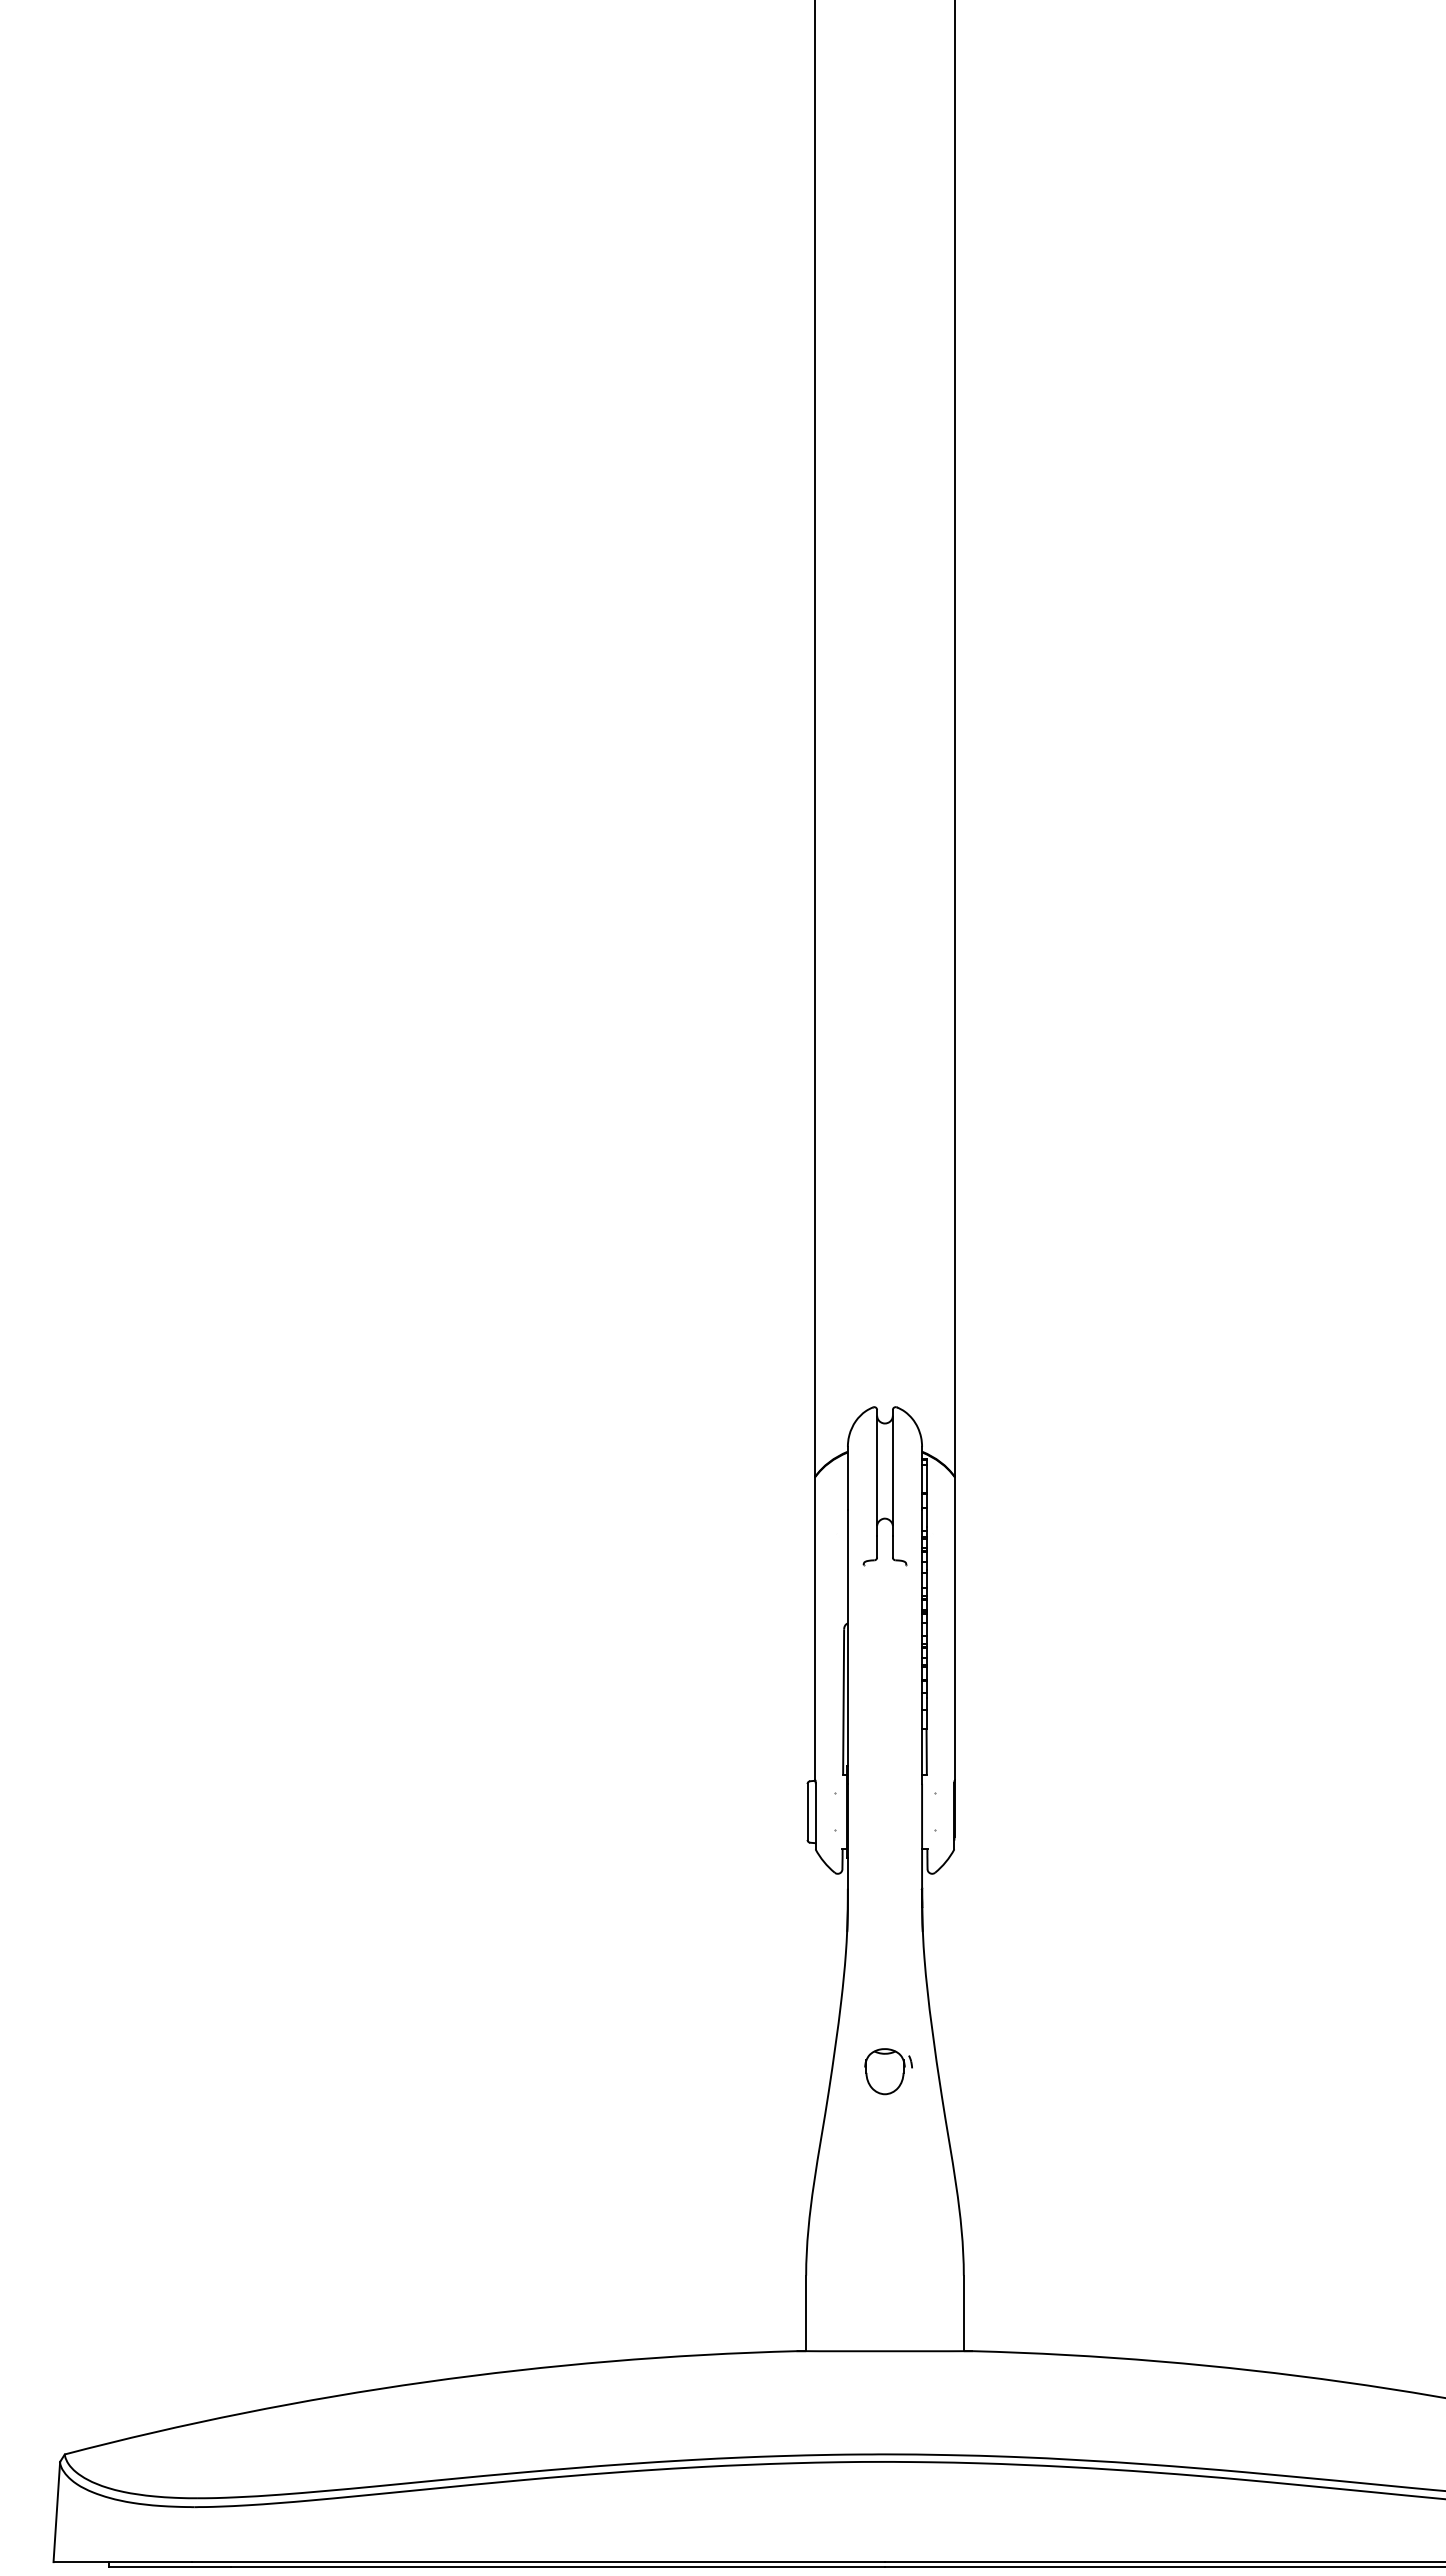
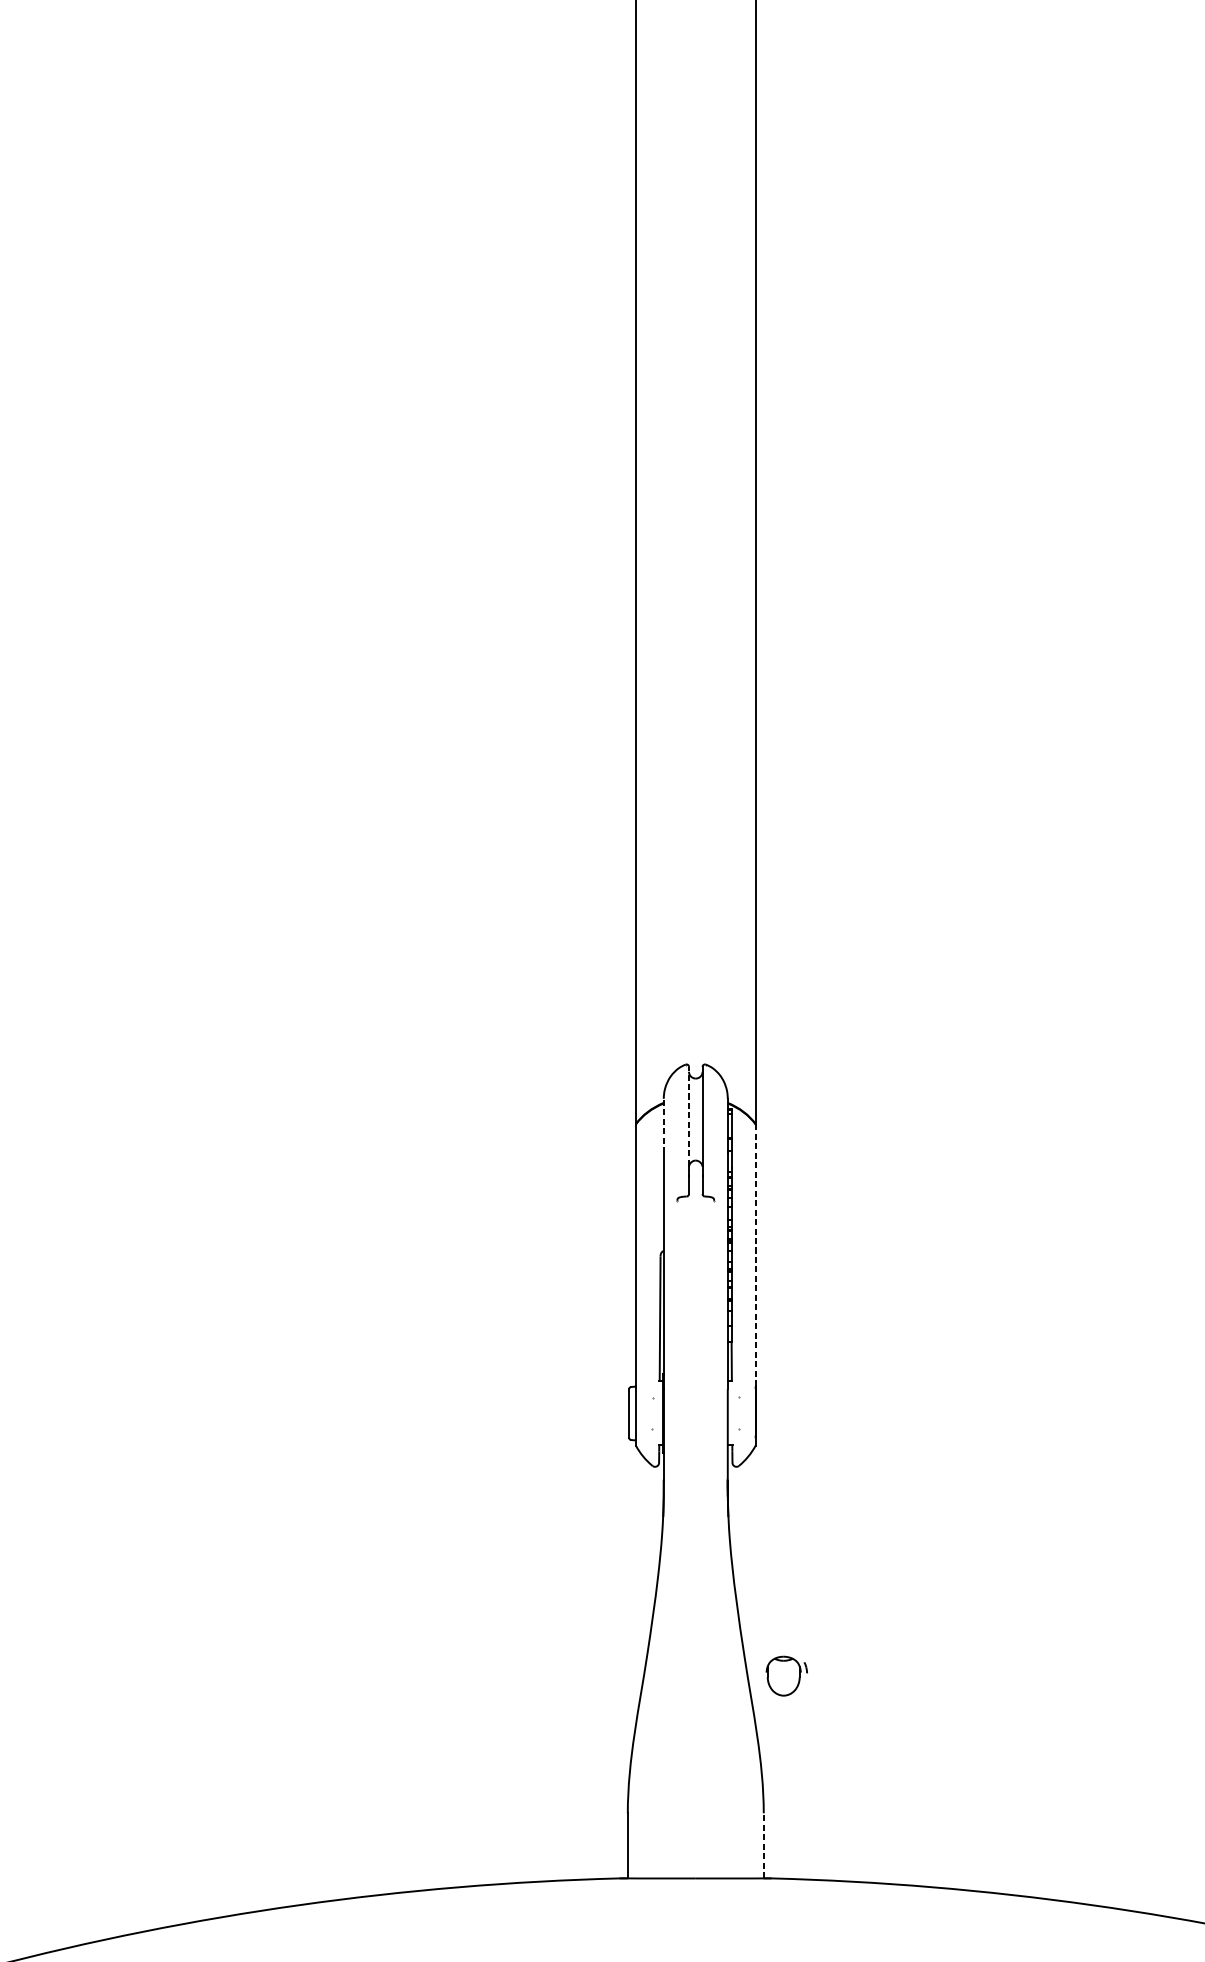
line: (877, 1466) -> (689, 1115), solid -> dashed
line: (847, 1478) -> (663, 1125), solid -> dashed
line: (954, 1628) -> (755, 1255), solid -> dashed
part: (888, 2071) -> (786, 1676), moved
line: (963, 2313) -> (763, 1845), solid -> dashed

